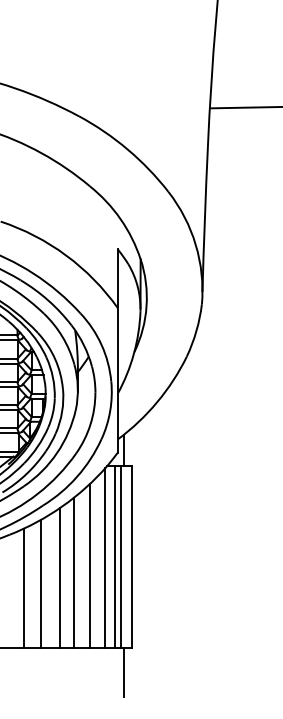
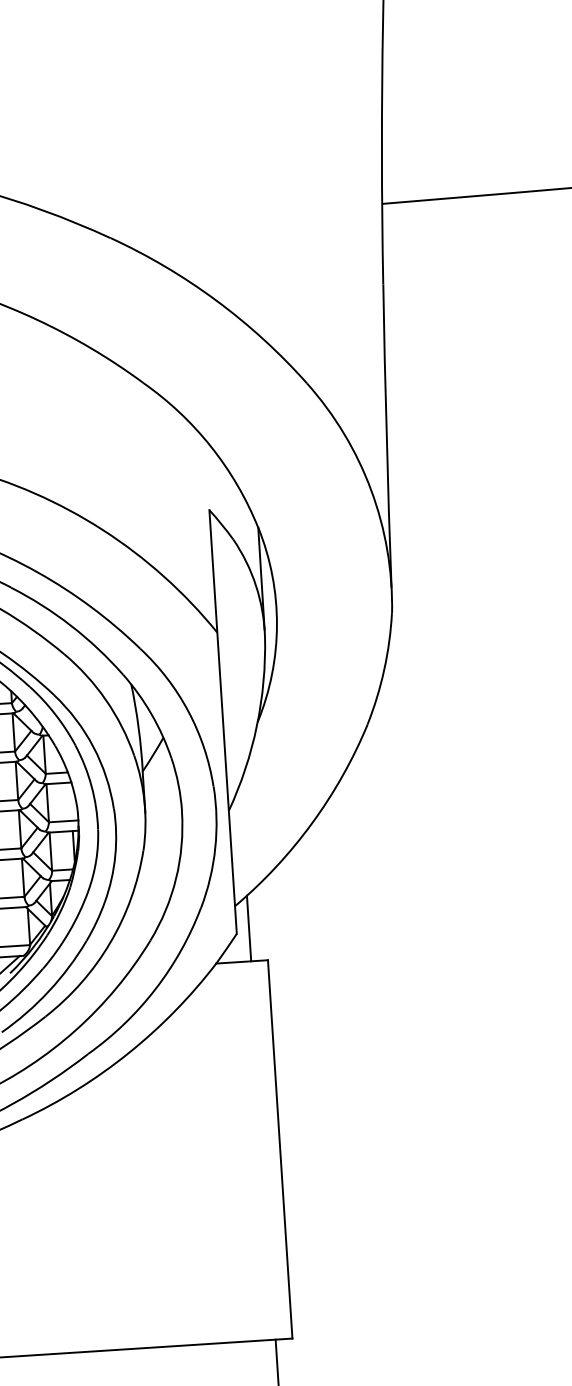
line: (114, 556) -> (243, 1150), removed
line: (121, 556) -> (258, 1149), removed
line: (105, 557) -> (225, 1153), removed
line: (89, 565) -> (192, 1172), removed
line: (73, 572) -> (160, 1189), removed
line: (60, 577) -> (134, 1201), removed
line: (40, 583) -> (93, 1216), removed
line: (23, 587) -> (58, 1227), removed

